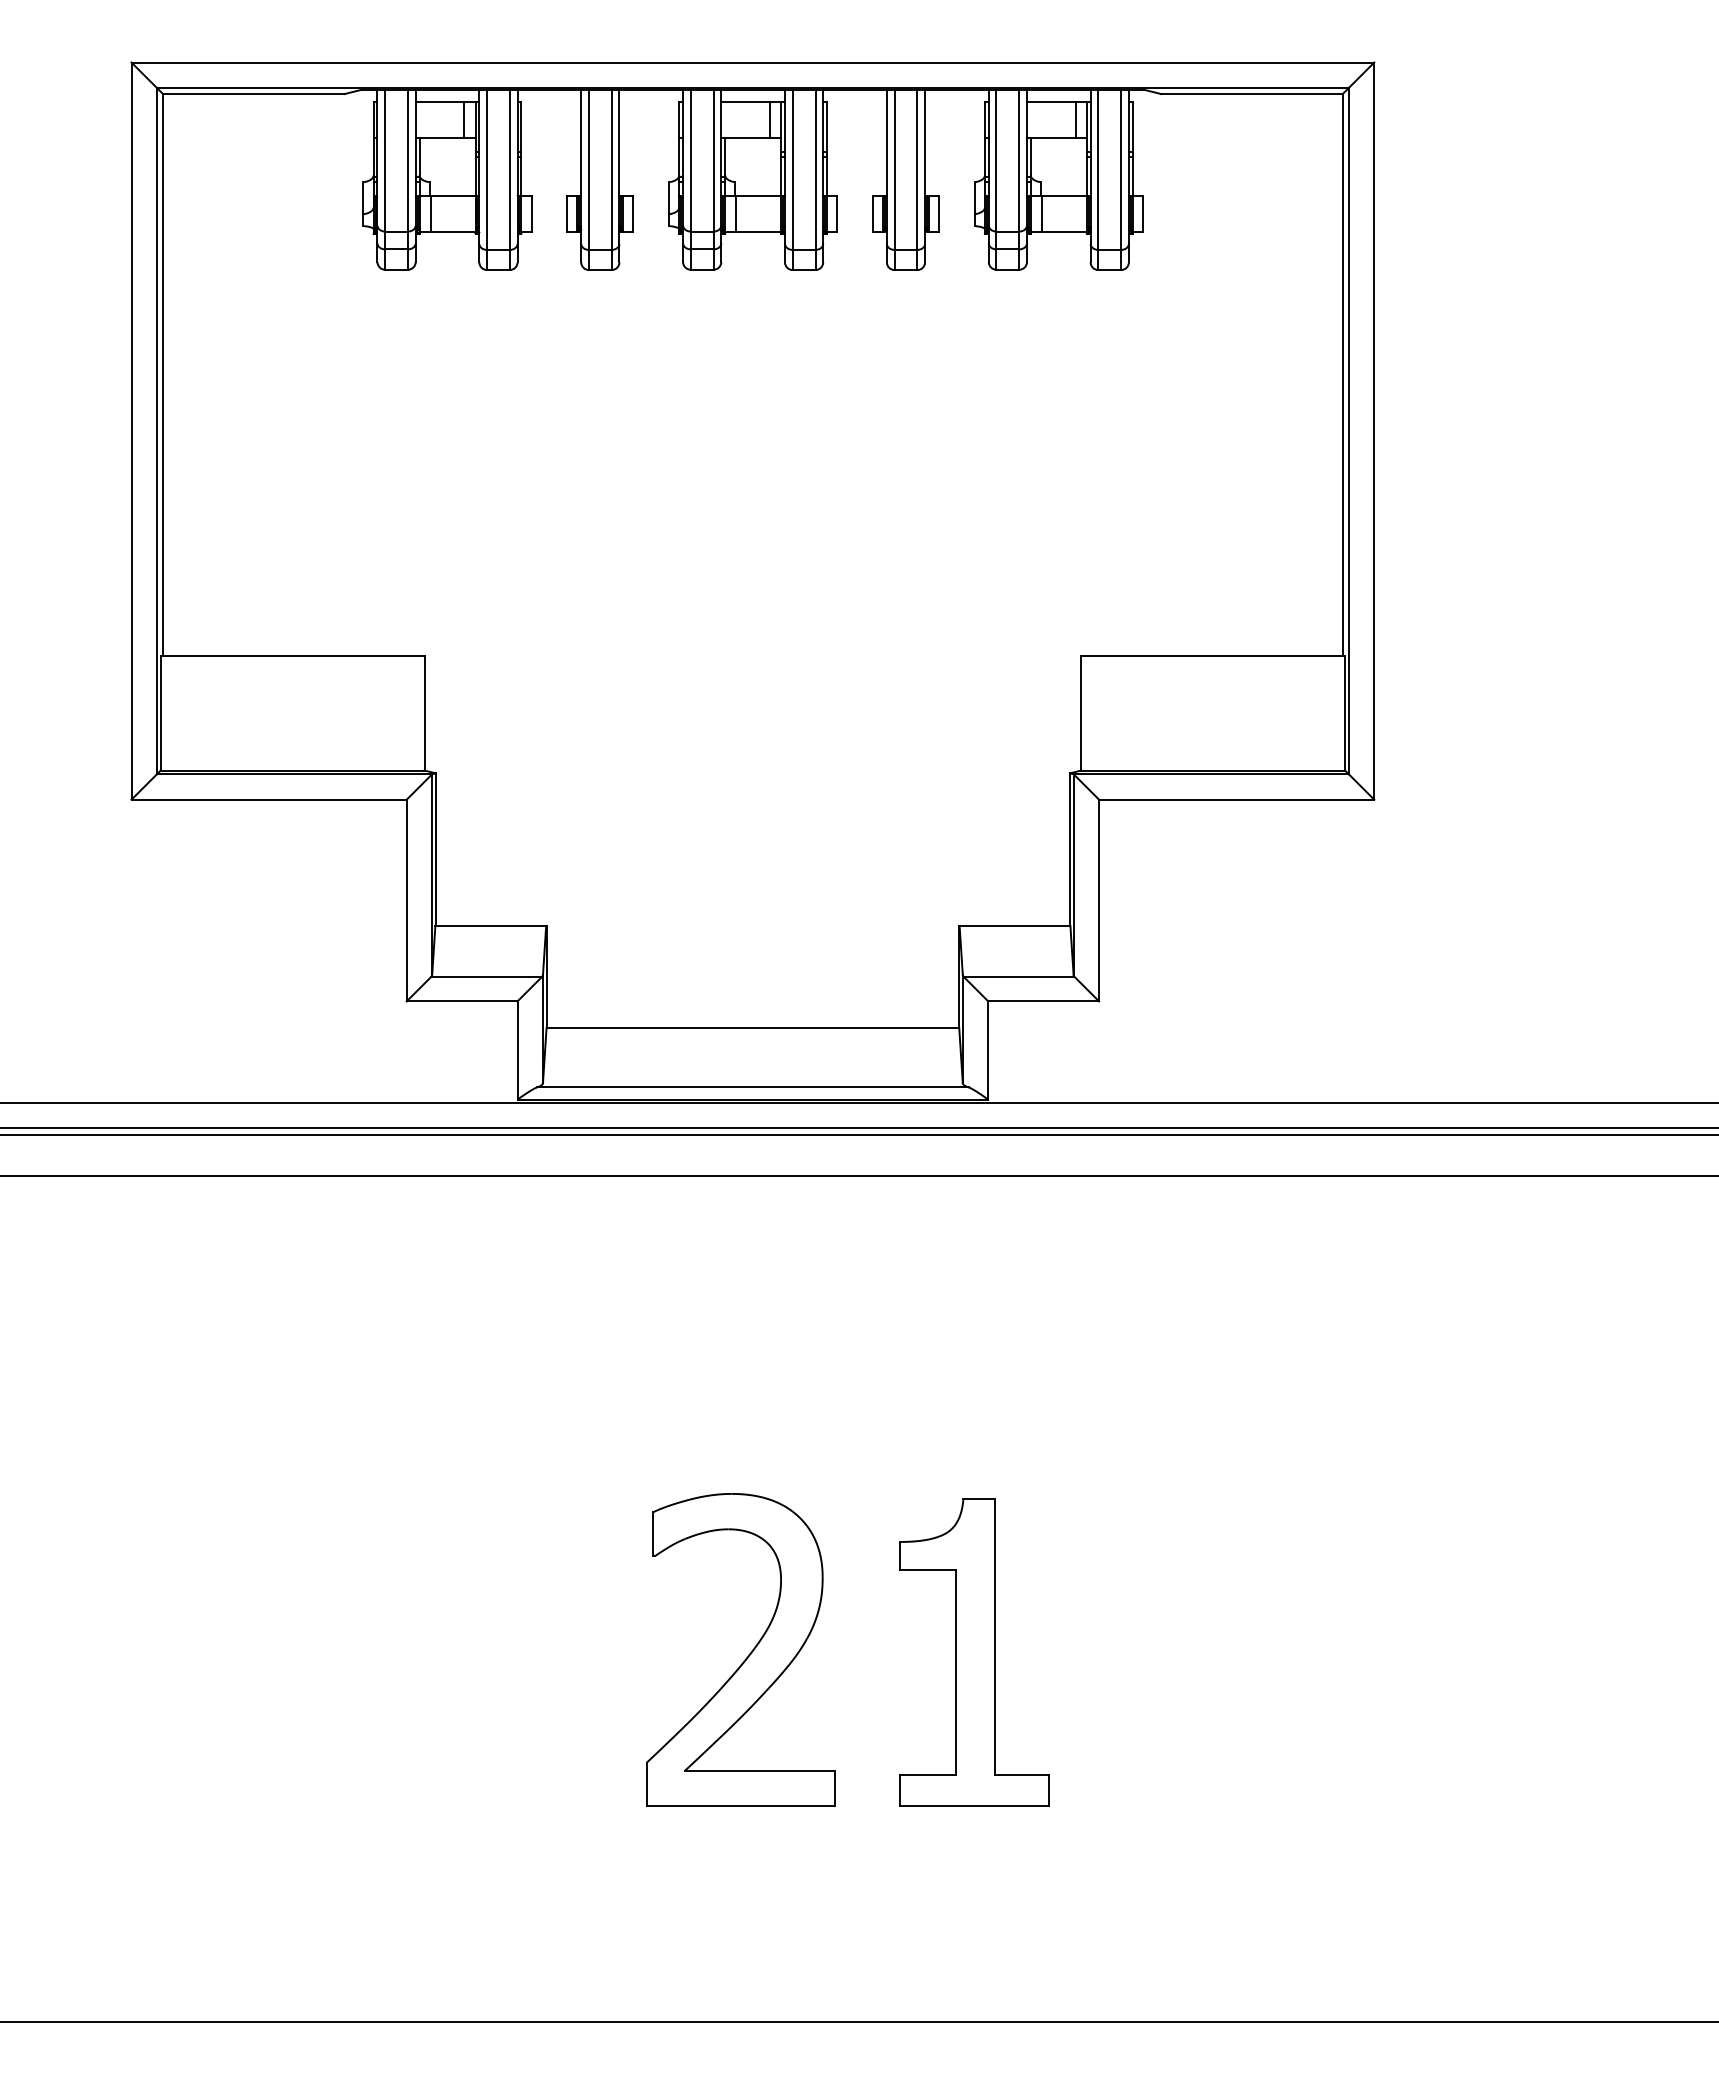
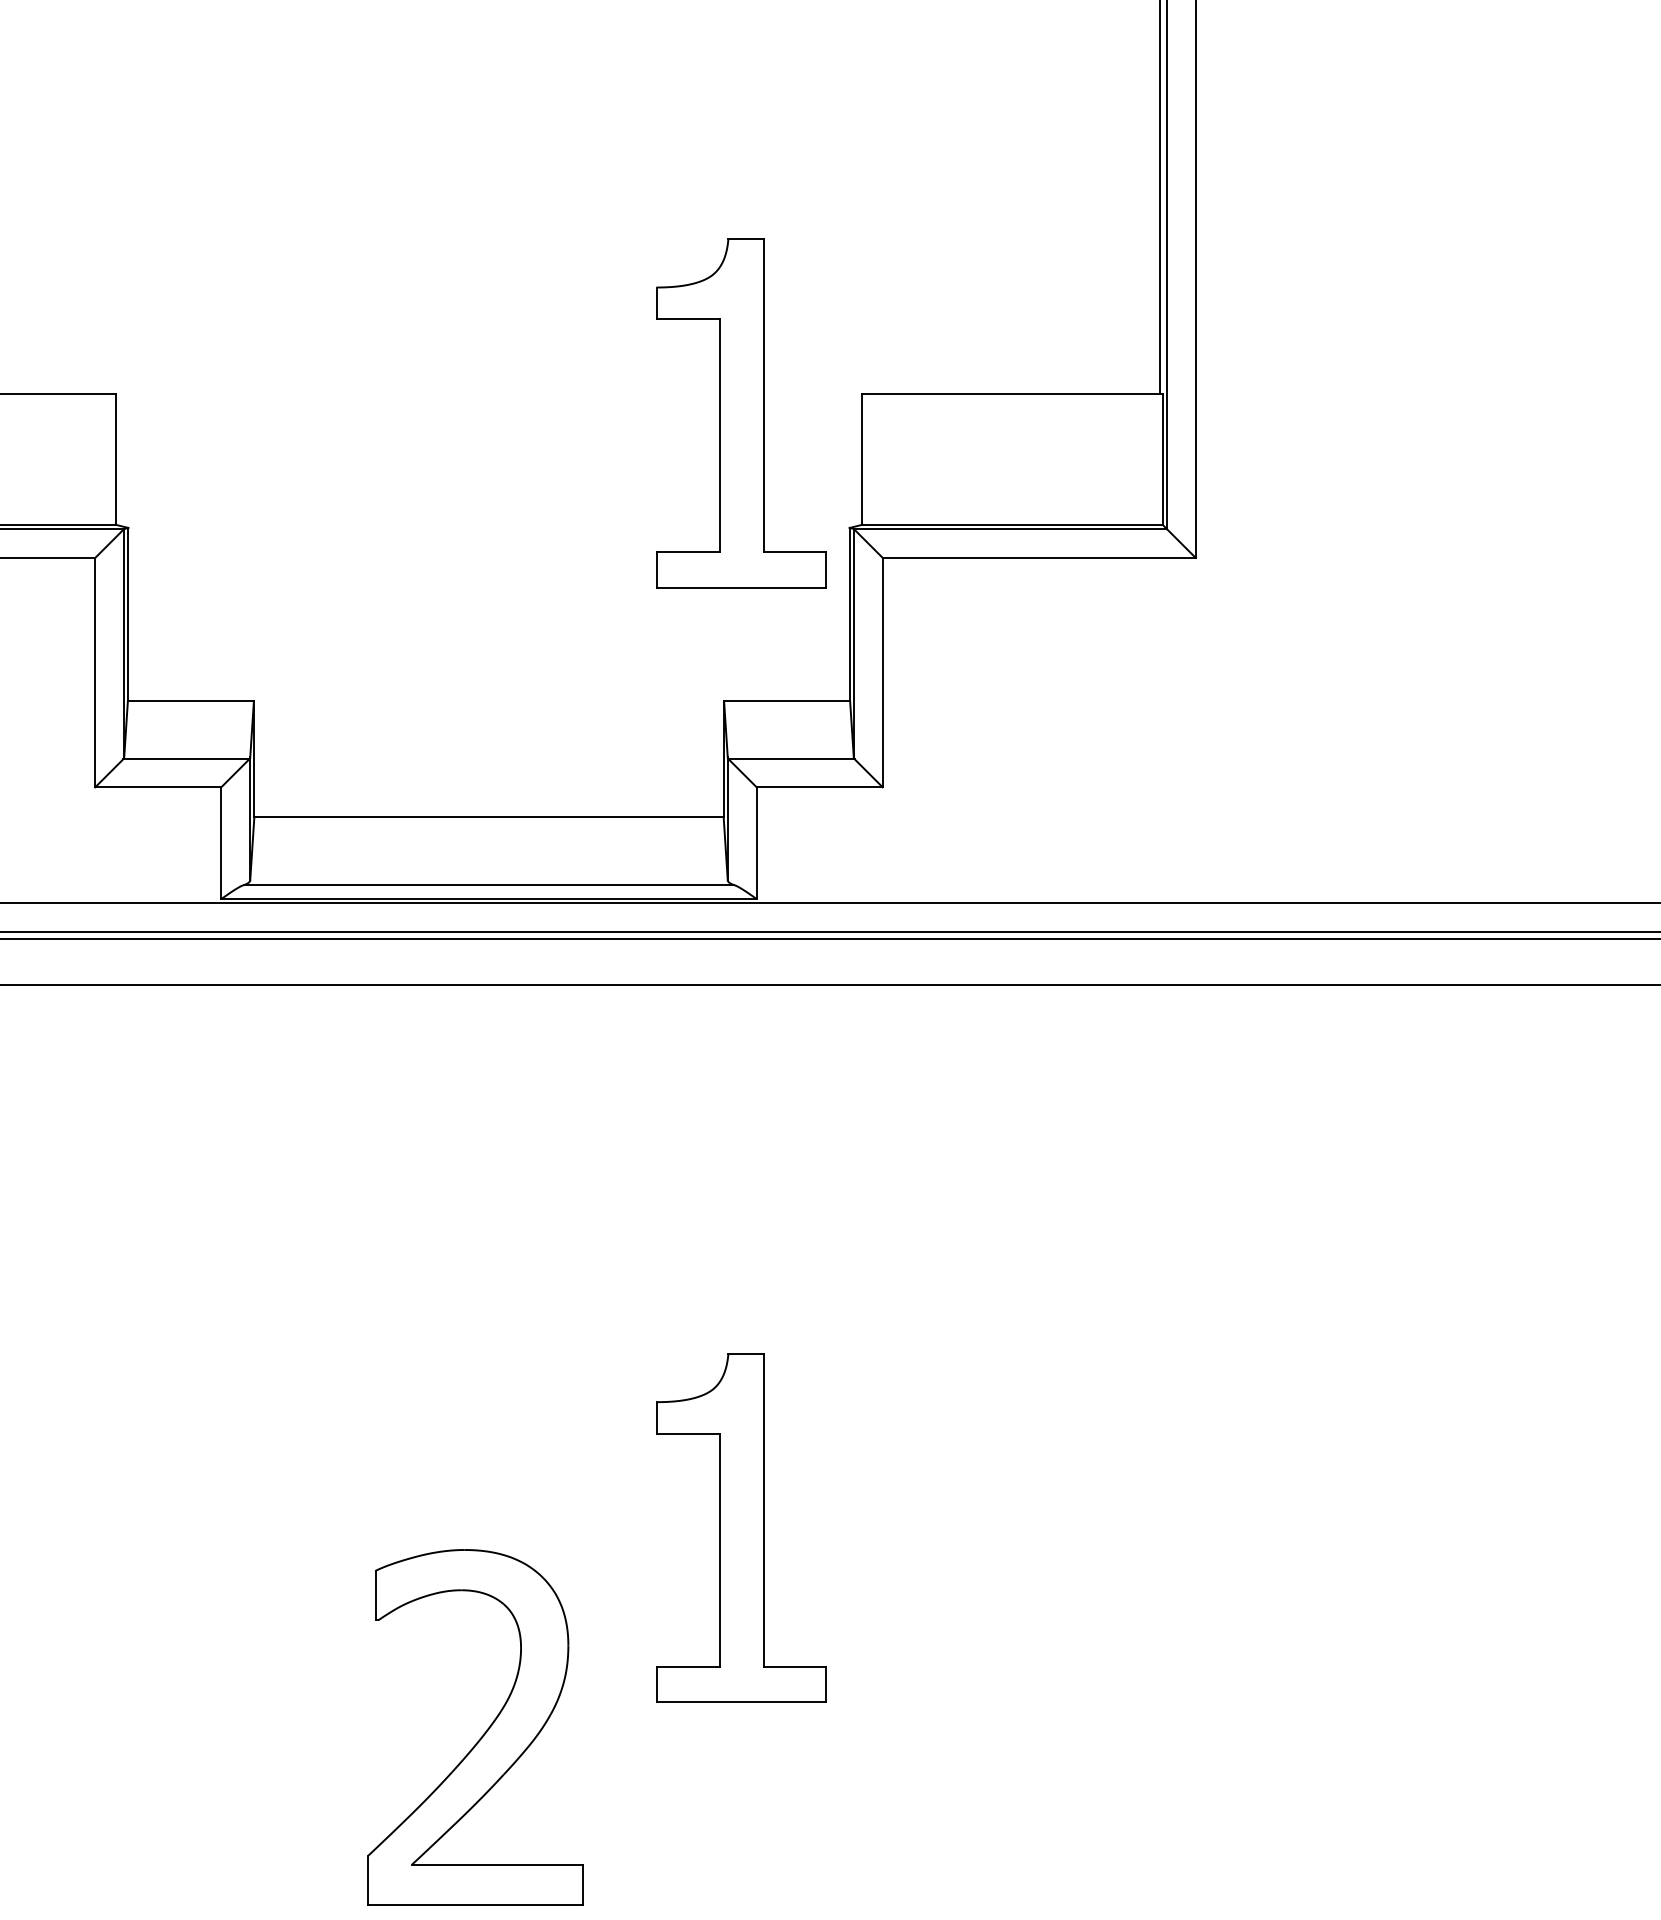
part: (974, 672) -> (741, 413), added
part: (748, 1654) -> (484, 1732), moved

